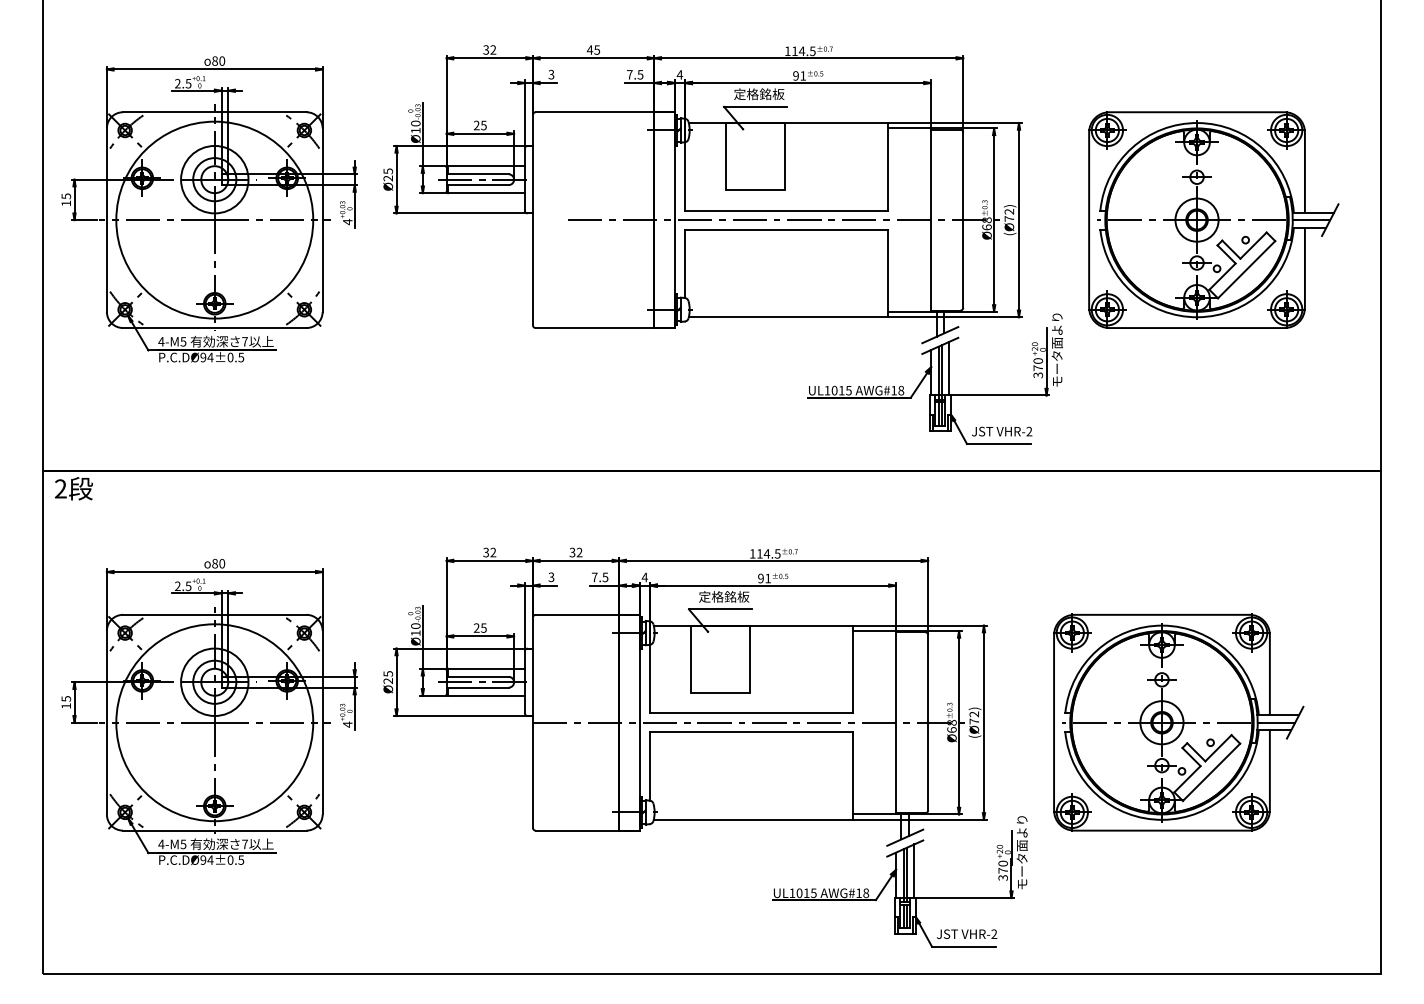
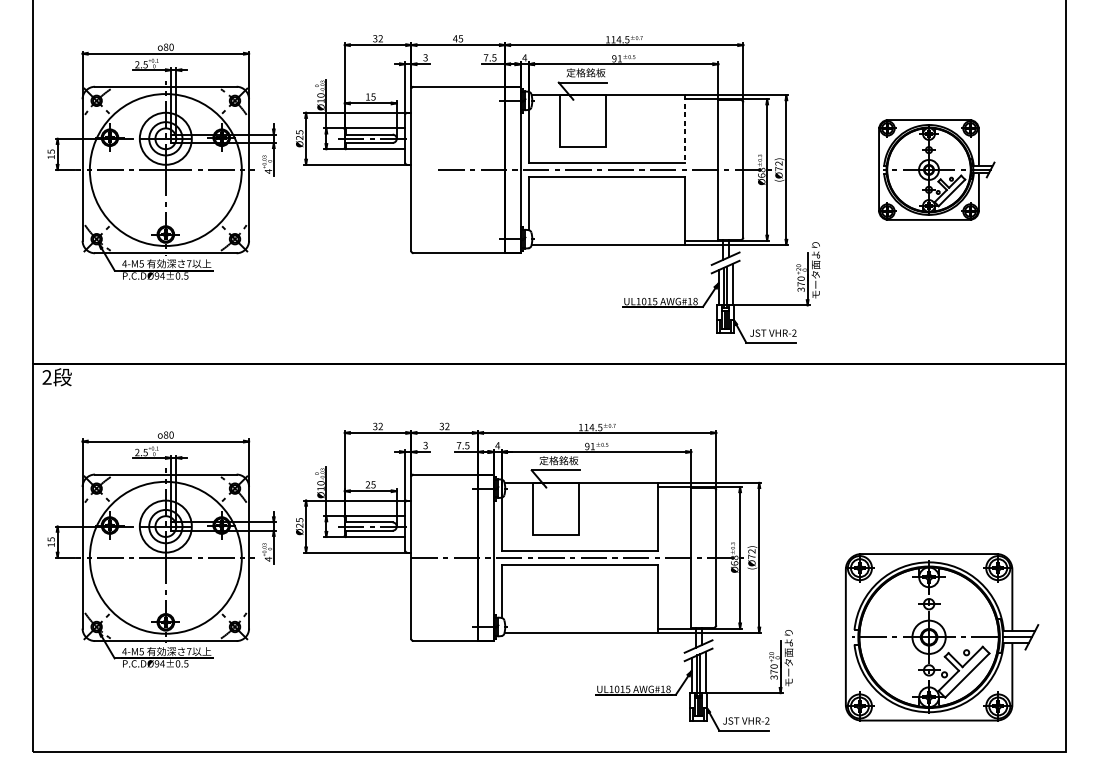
text: (476, 125) -> (367, 96), 25 -> 15
line: (887, 166) -> (684, 128), solid -> dashed
part: (1213, 219) -> (936, 169), size x0.6
part: (1178, 722) -> (941, 637), moved

